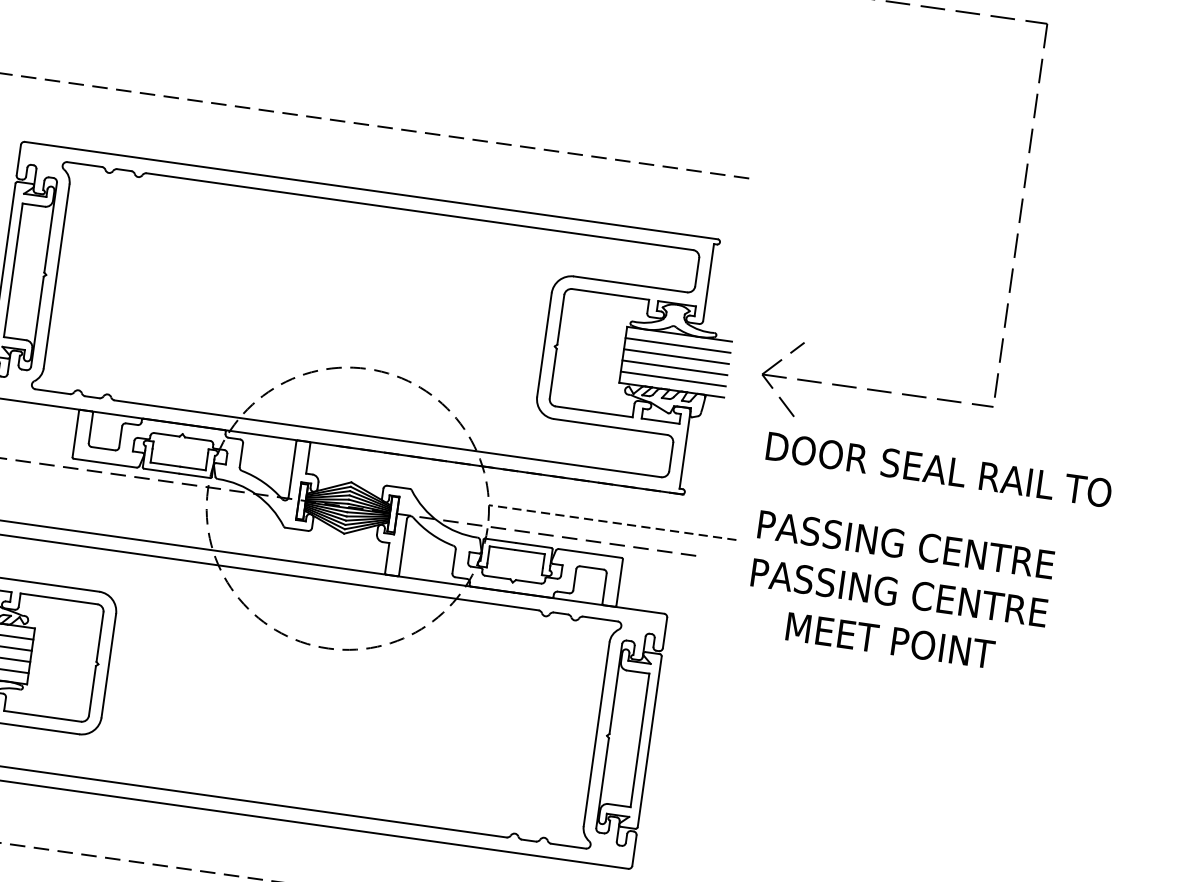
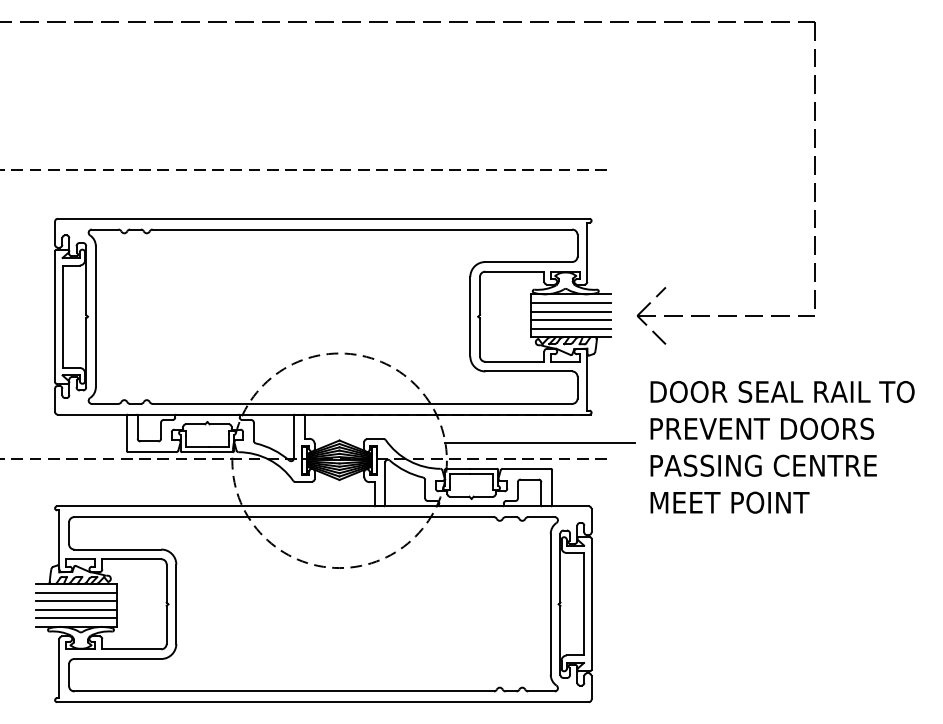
text: (939, 469) -> (782, 391), moved
line: (612, 522) -> (540, 443), dashed -> solid
text: (915, 545) -> (770, 428), PASSING CENTRE -> PREVENT DOORS
text: (889, 640) -> (729, 502), moved

